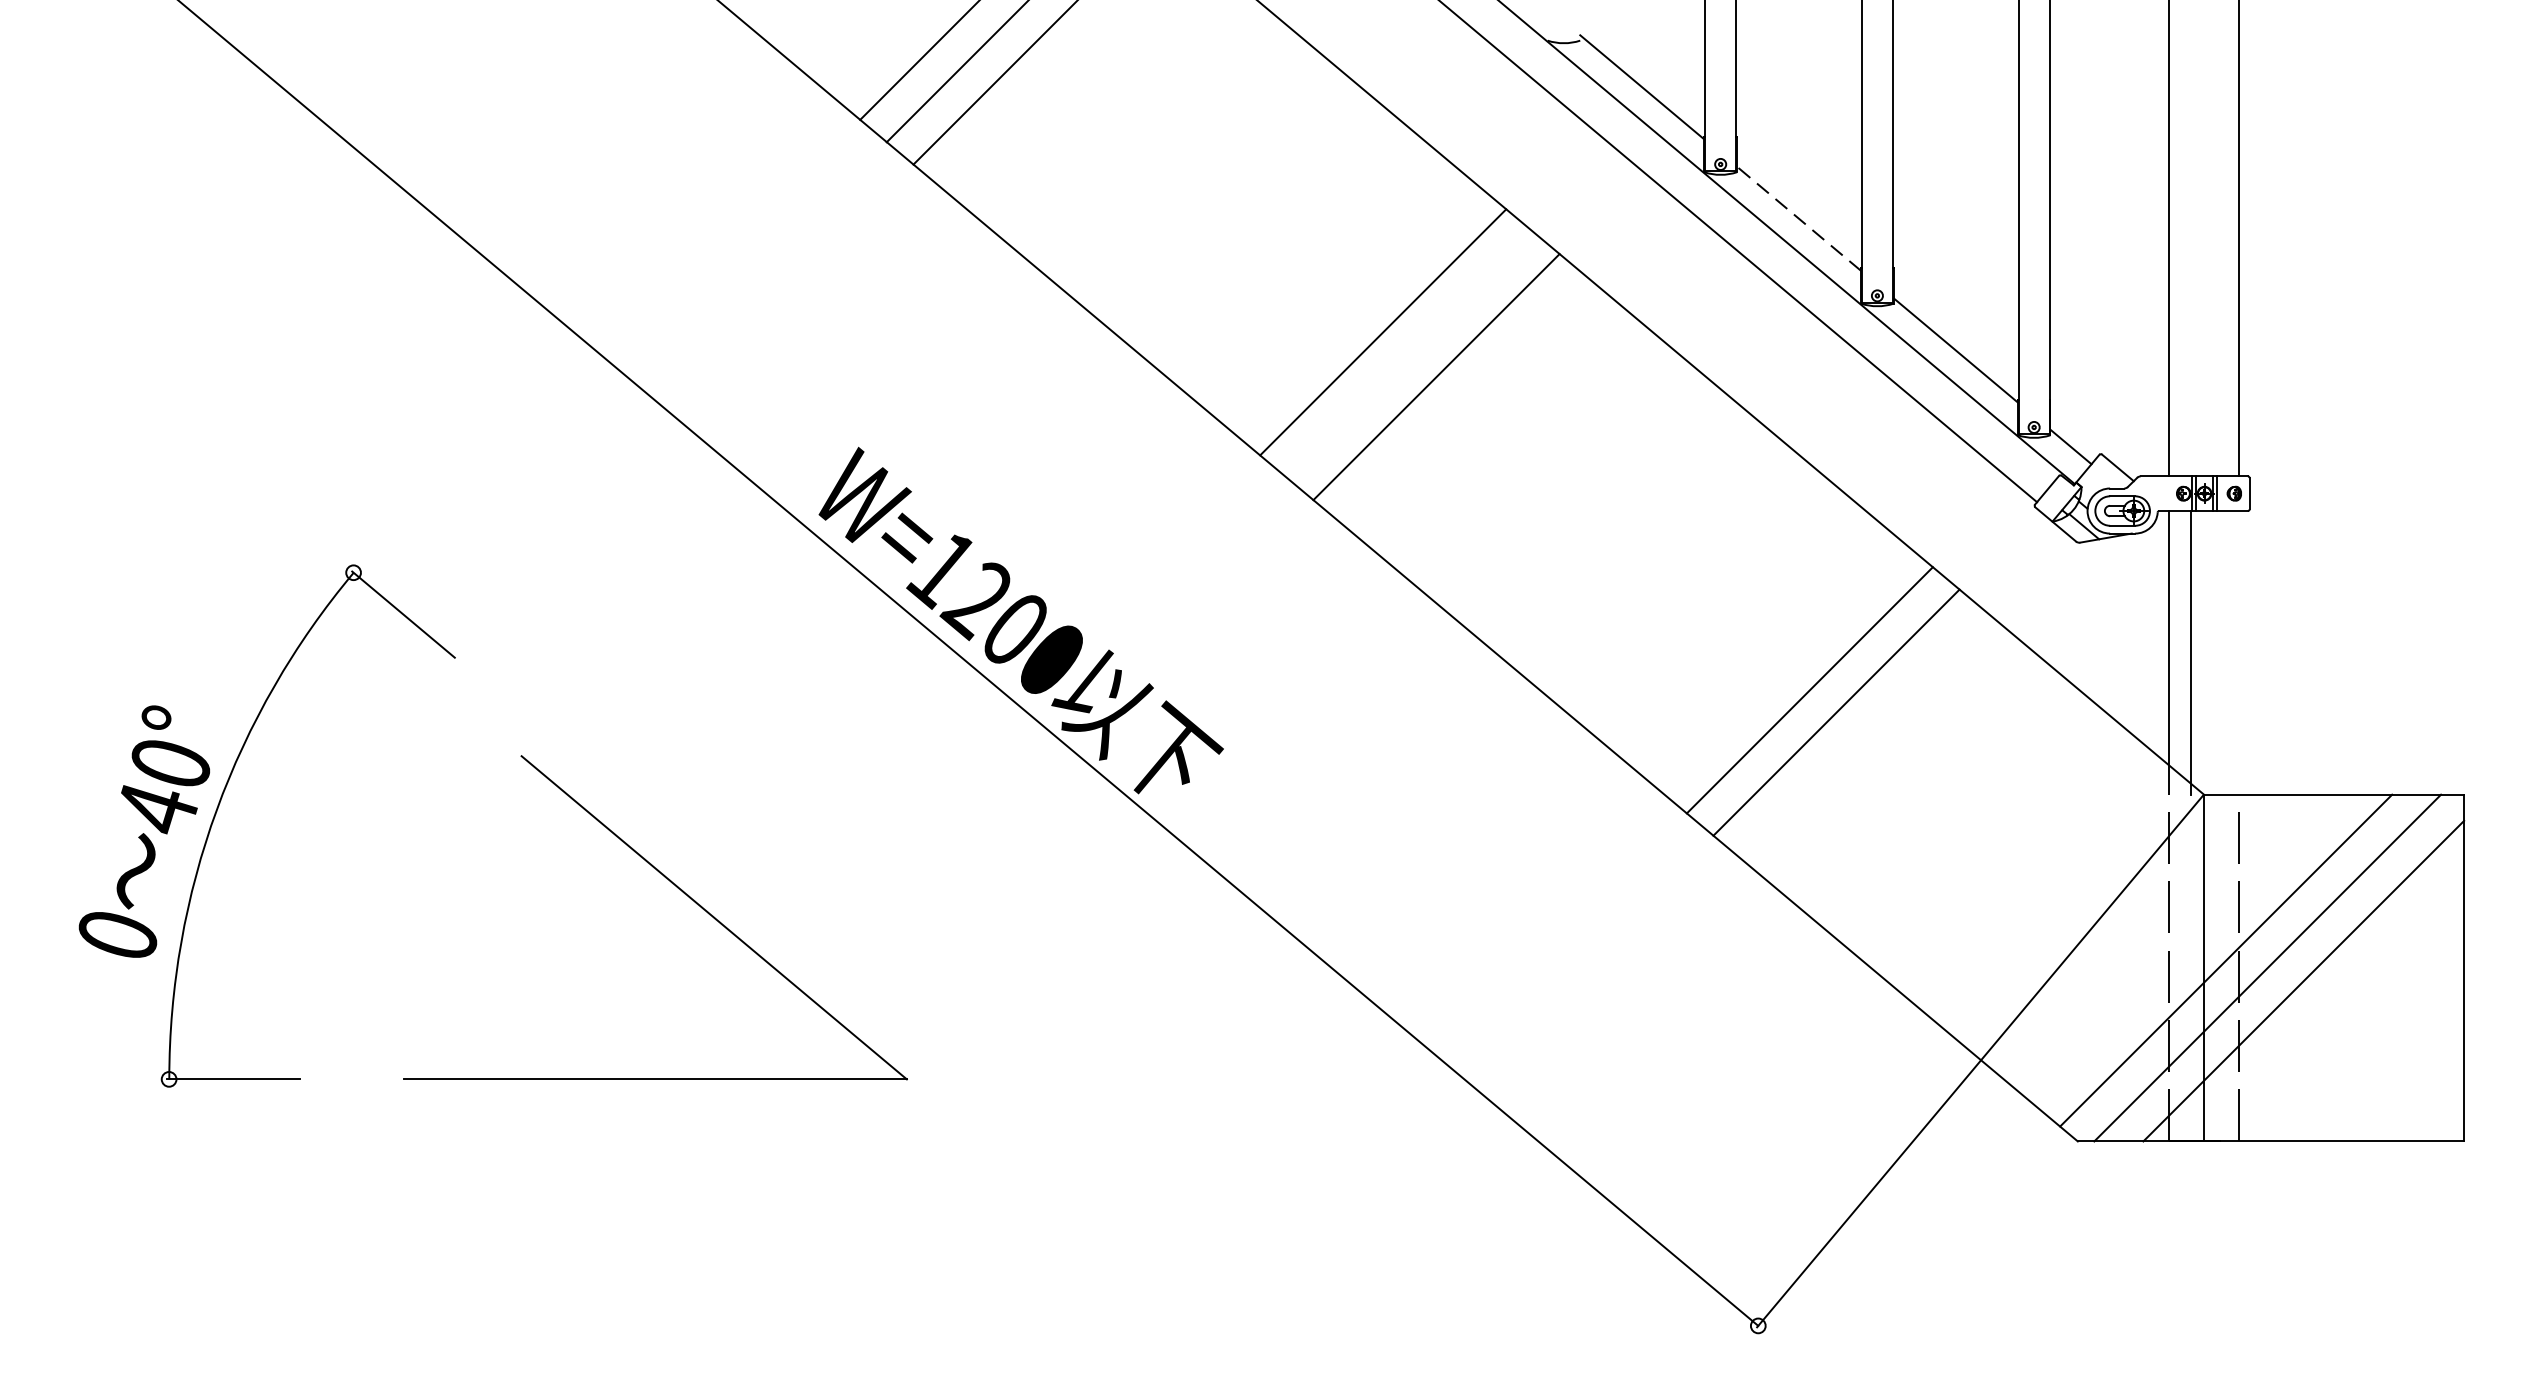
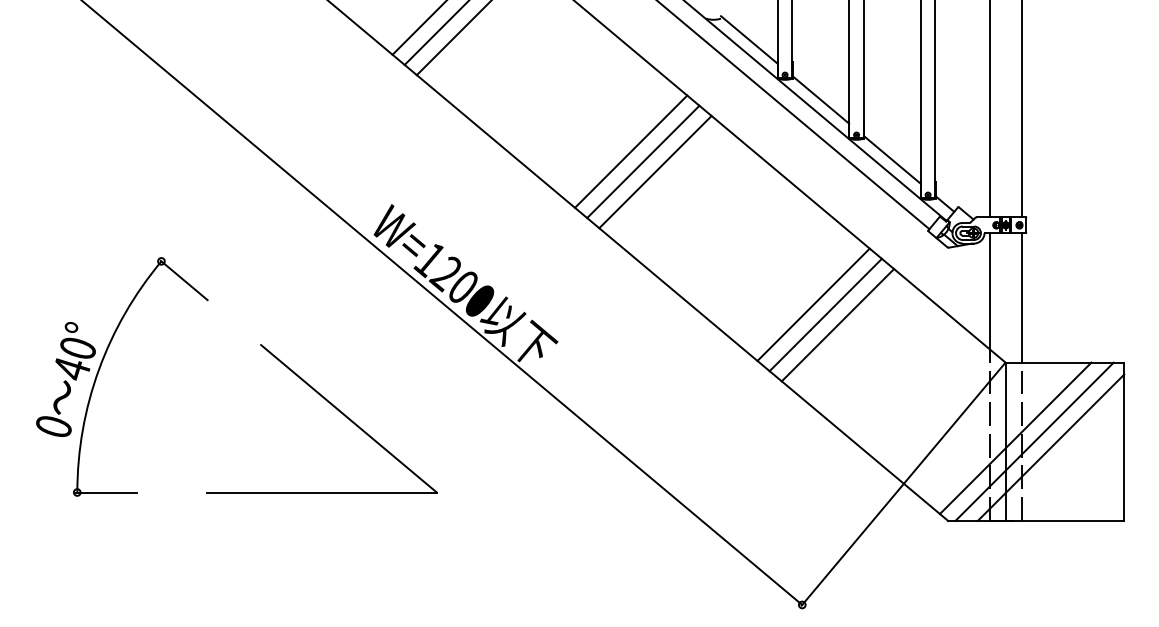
line: (1798, 217) -> (820, 99), dashed -> solid
line: (1410, 353) -> (643, 161), added
line: (2190, 651) -> (1021, 297), moved
line: (1782, 667) -> (813, 304), added
part: (678, 890) -> (332, 406), moved

